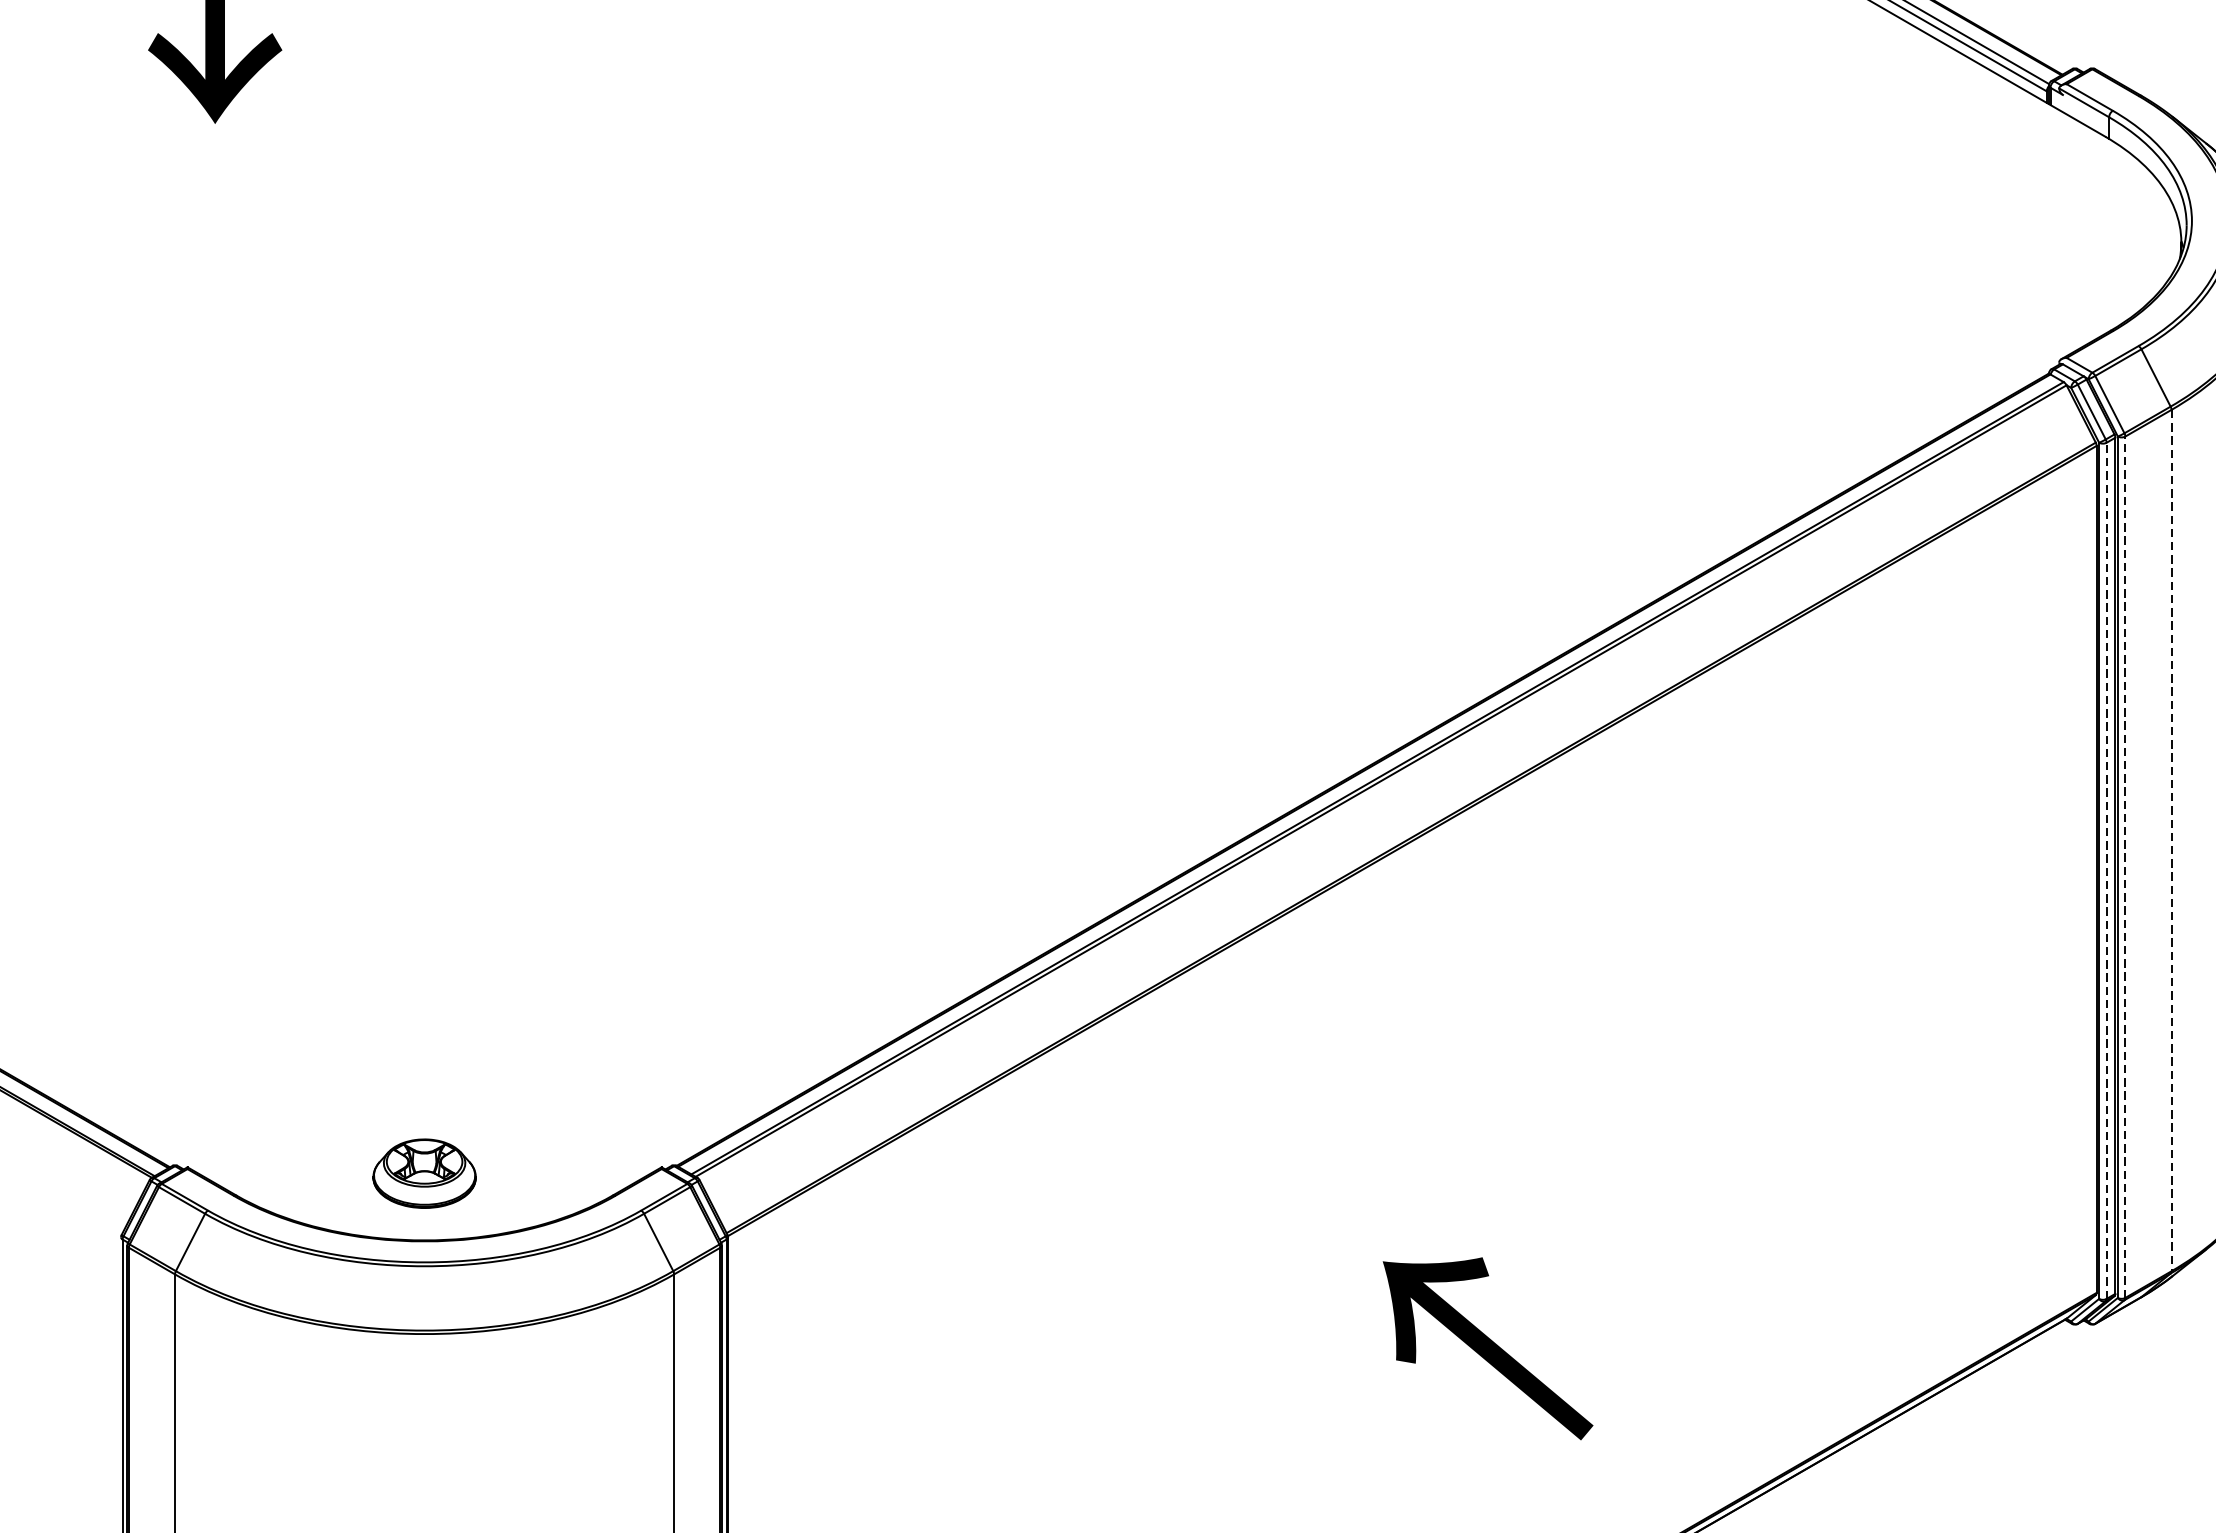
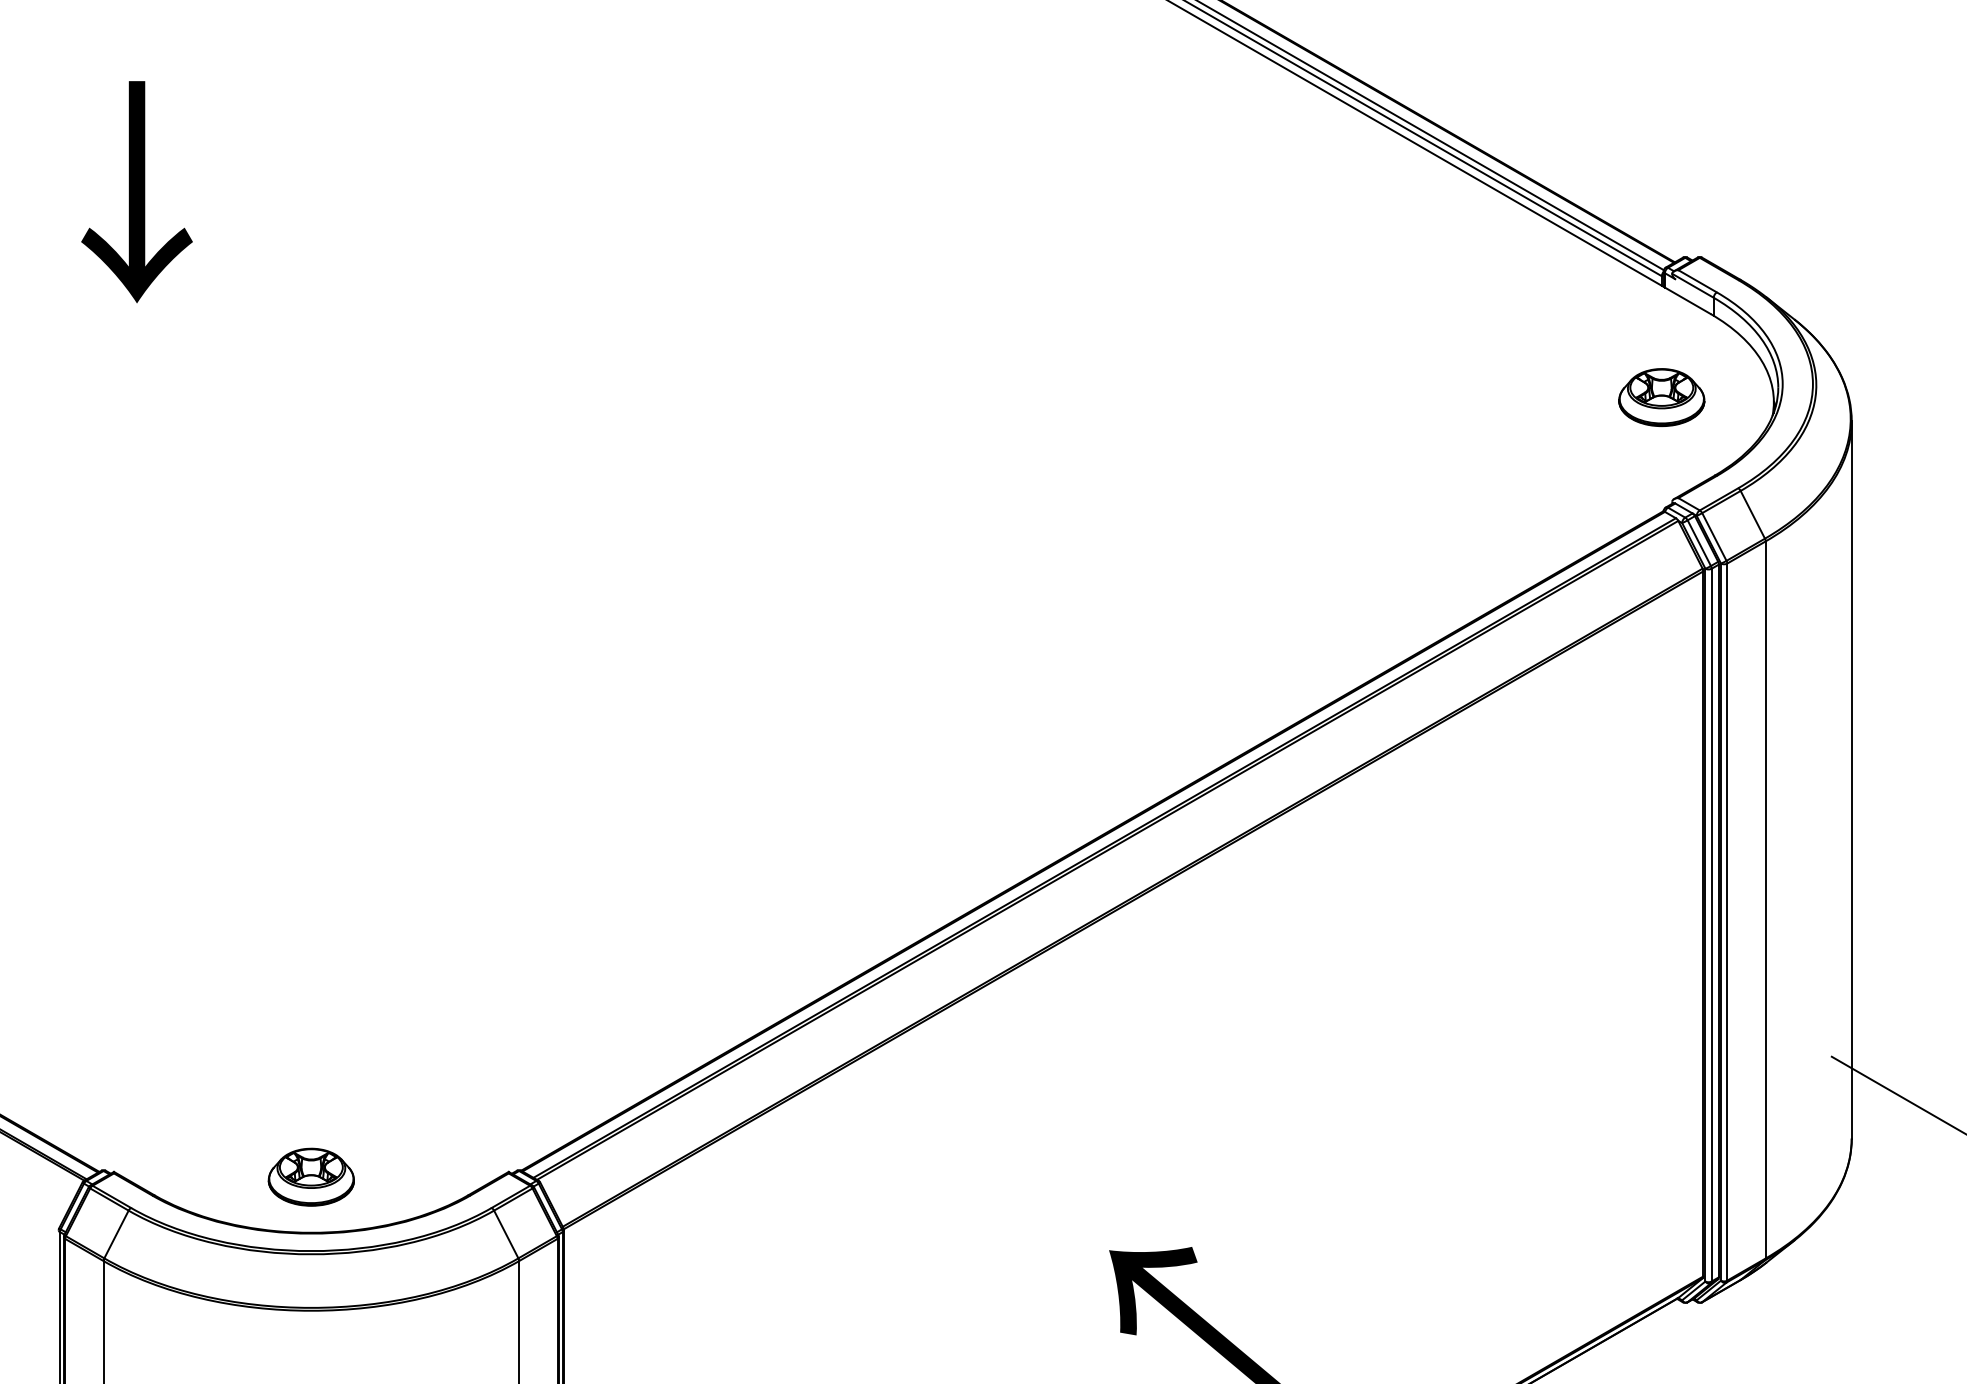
part: (2046, 237) -> (1661, 397), added
line: (2171, 840) -> (1765, 899), dashed -> solid
line: (2125, 867) -> (1727, 922), dashed -> solid
line: (2106, 870) -> (1711, 924), dashed -> solid

